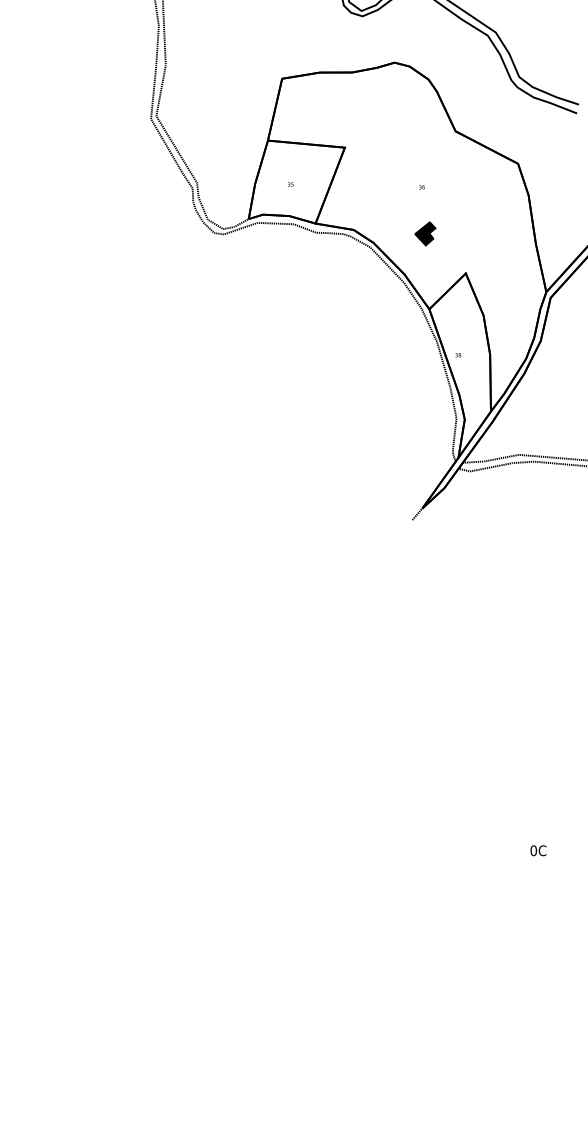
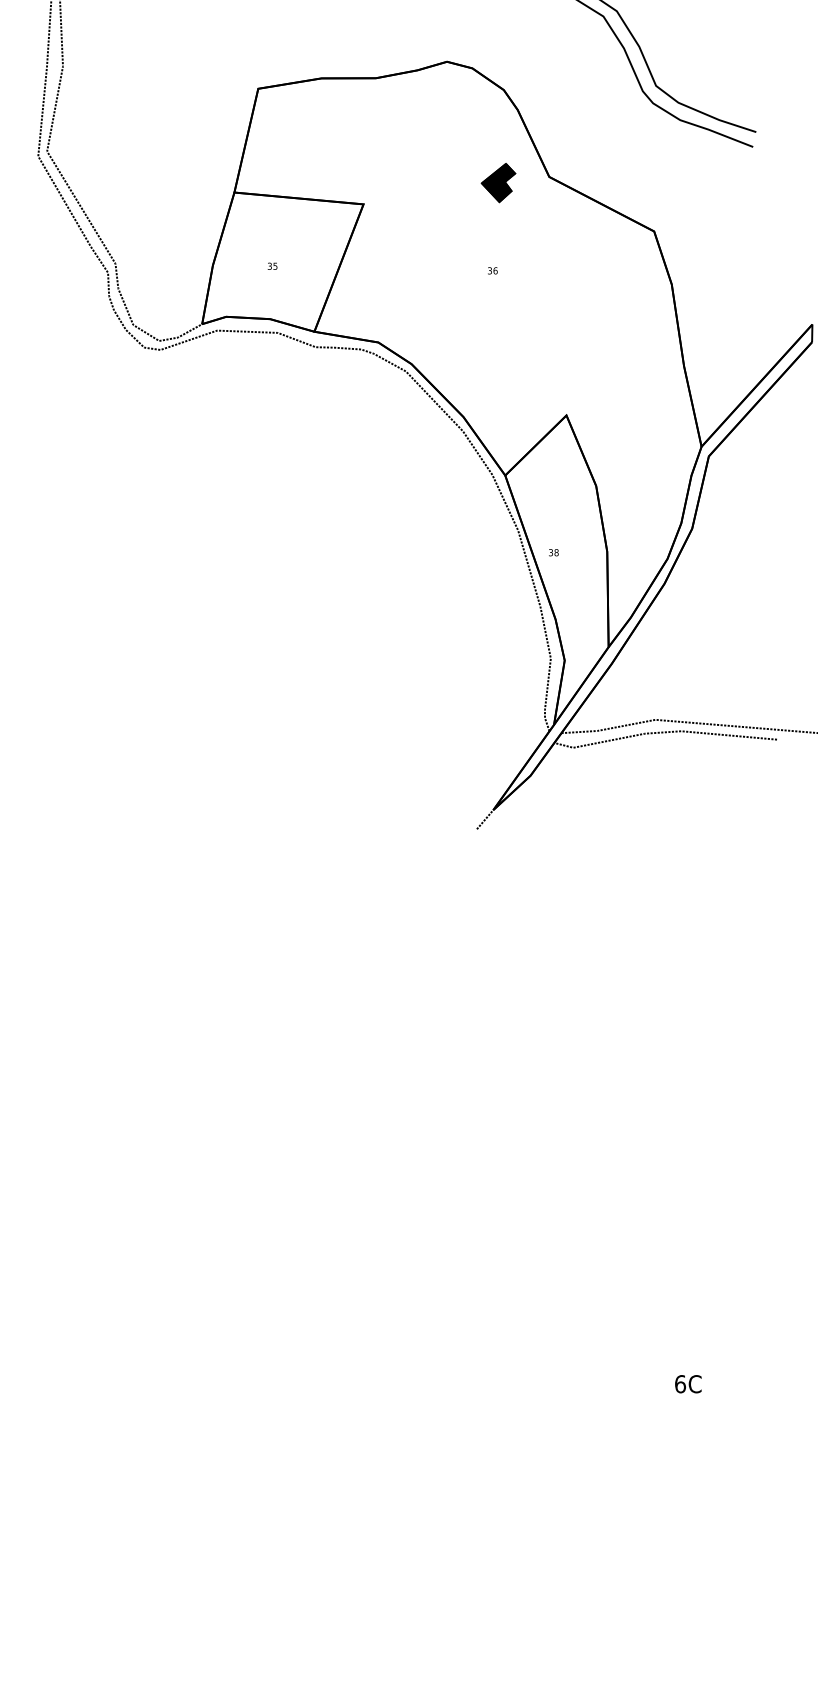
part: (425, 233) -> (498, 182), moved
text: (533, 850) -> (679, 1383), 0C -> 6C

